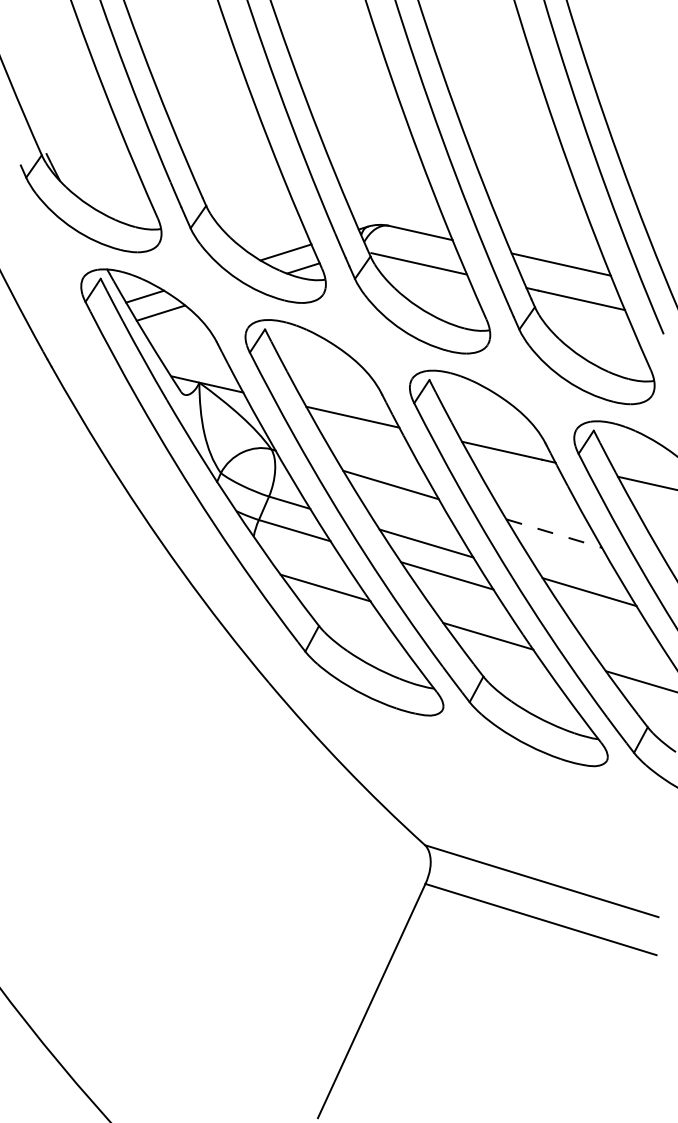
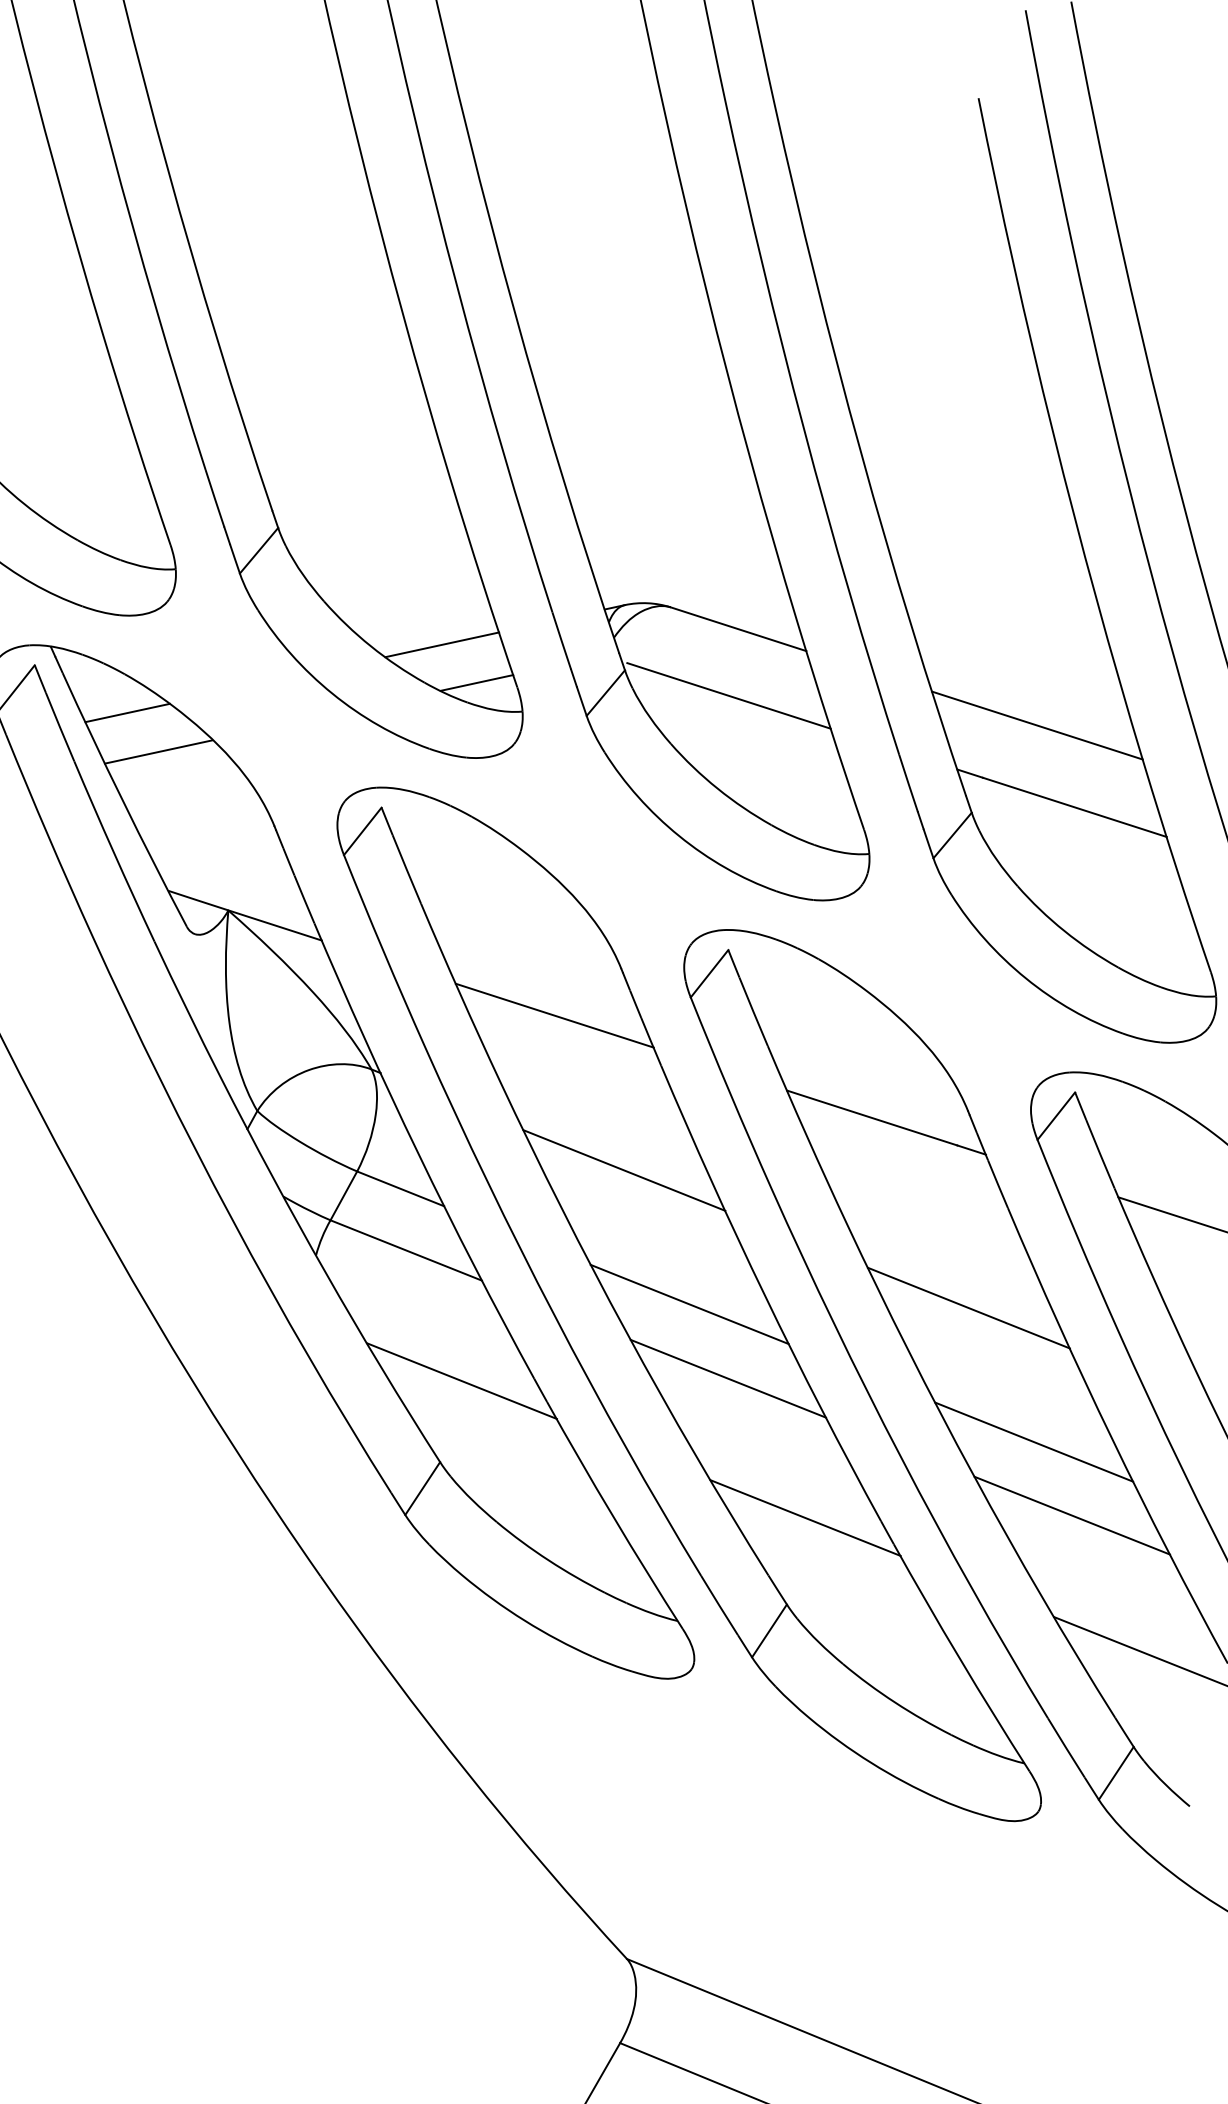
line: (554, 533) -> (969, 1307), dashed -> solid
line: (609, 623) -> (1071, 1514), added

